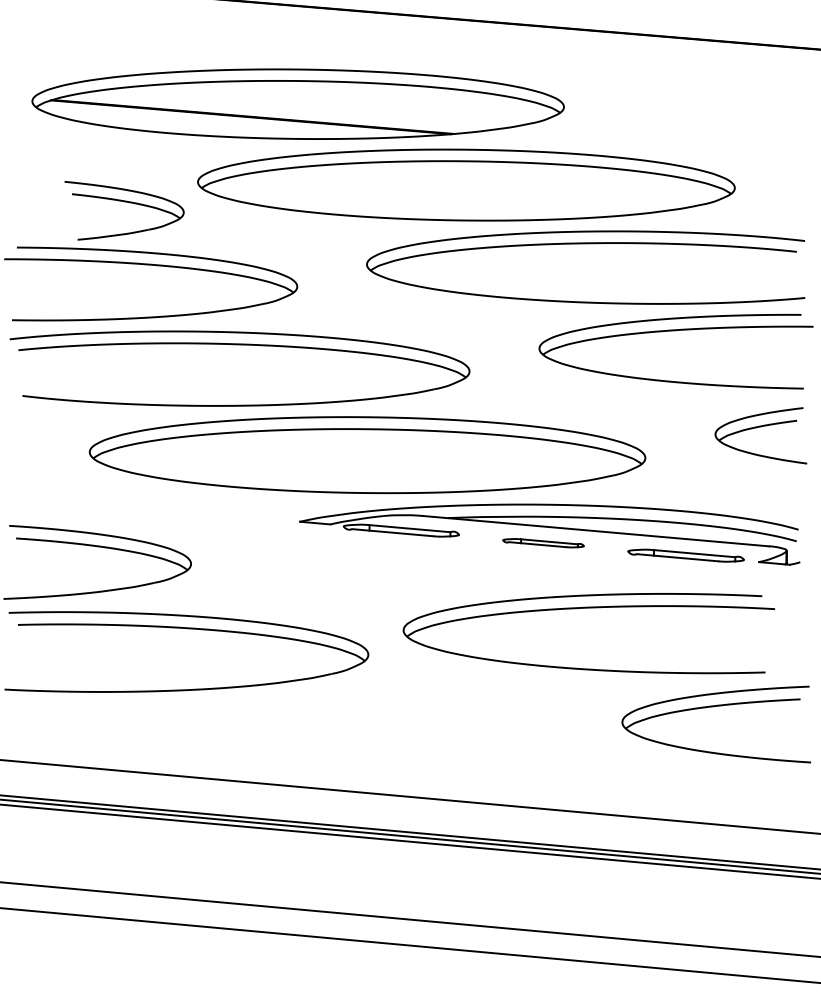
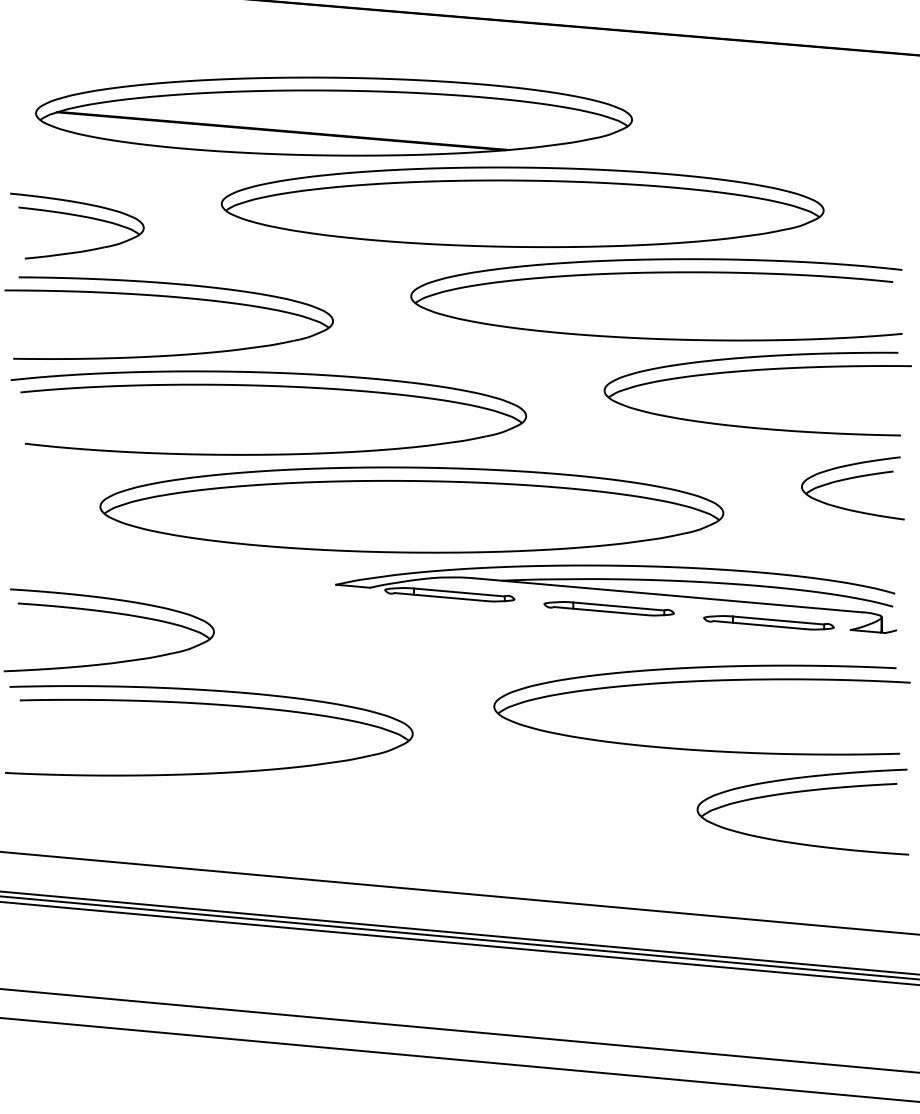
part: (128, 203) -> (81, 217), moved
part: (542, 542) -> (608, 608), size x1.43
part: (585, 608) -> (698, 682), moved

